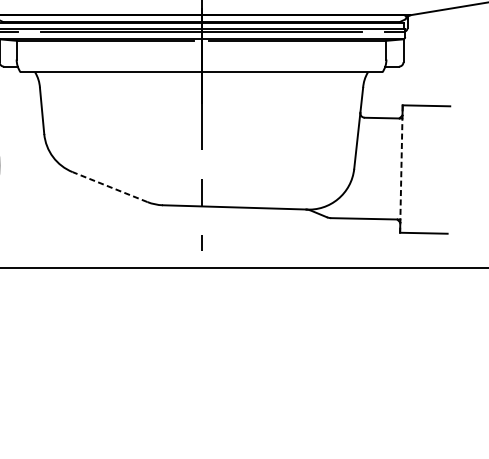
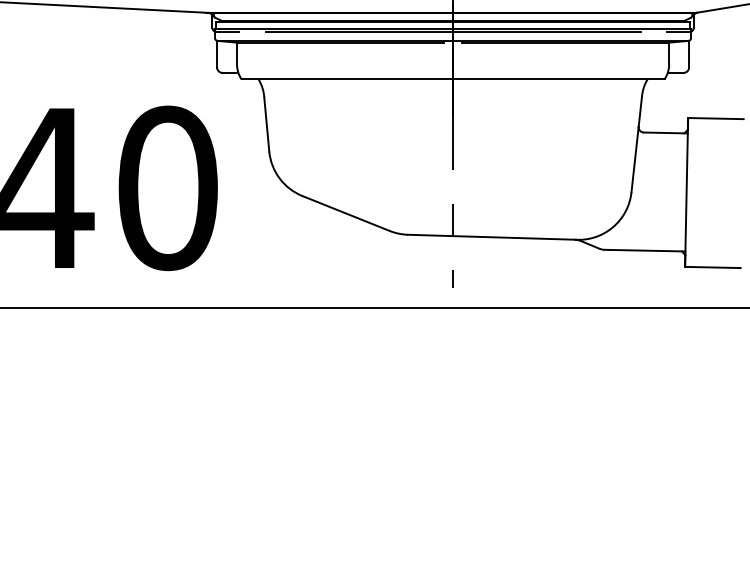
line: (401, 169) -> (686, 192), dashed -> solid
line: (109, 187) -> (345, 213), dashed -> solid

